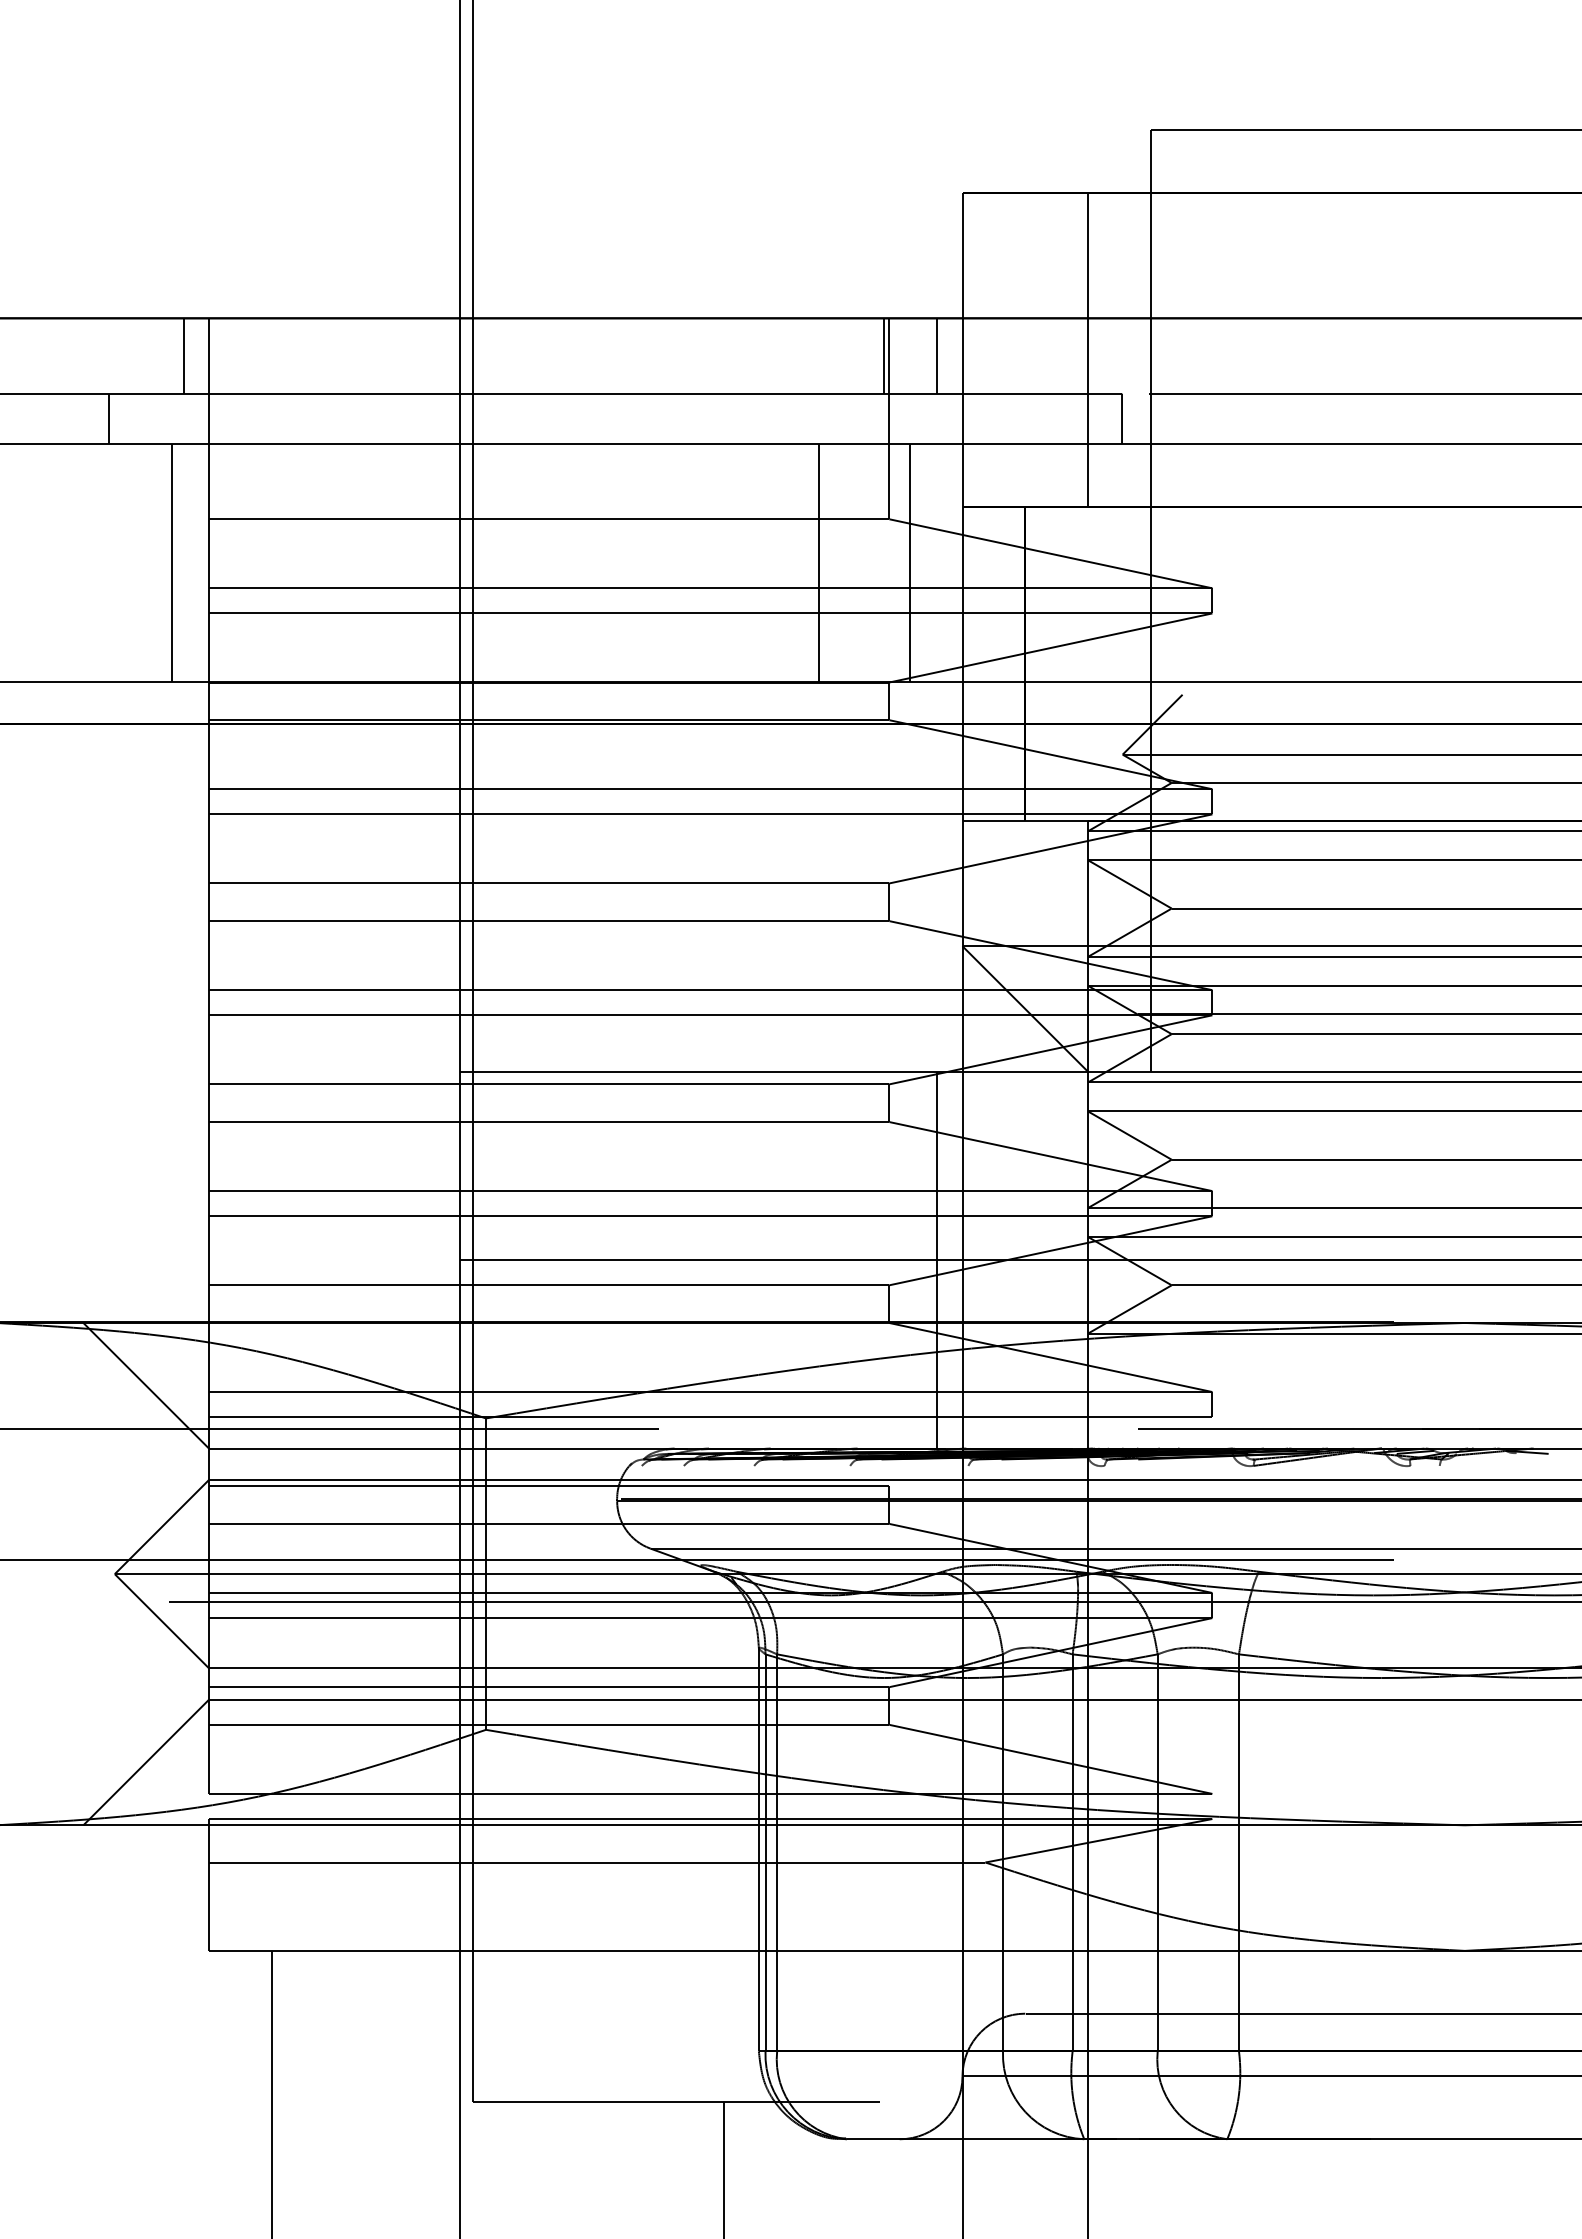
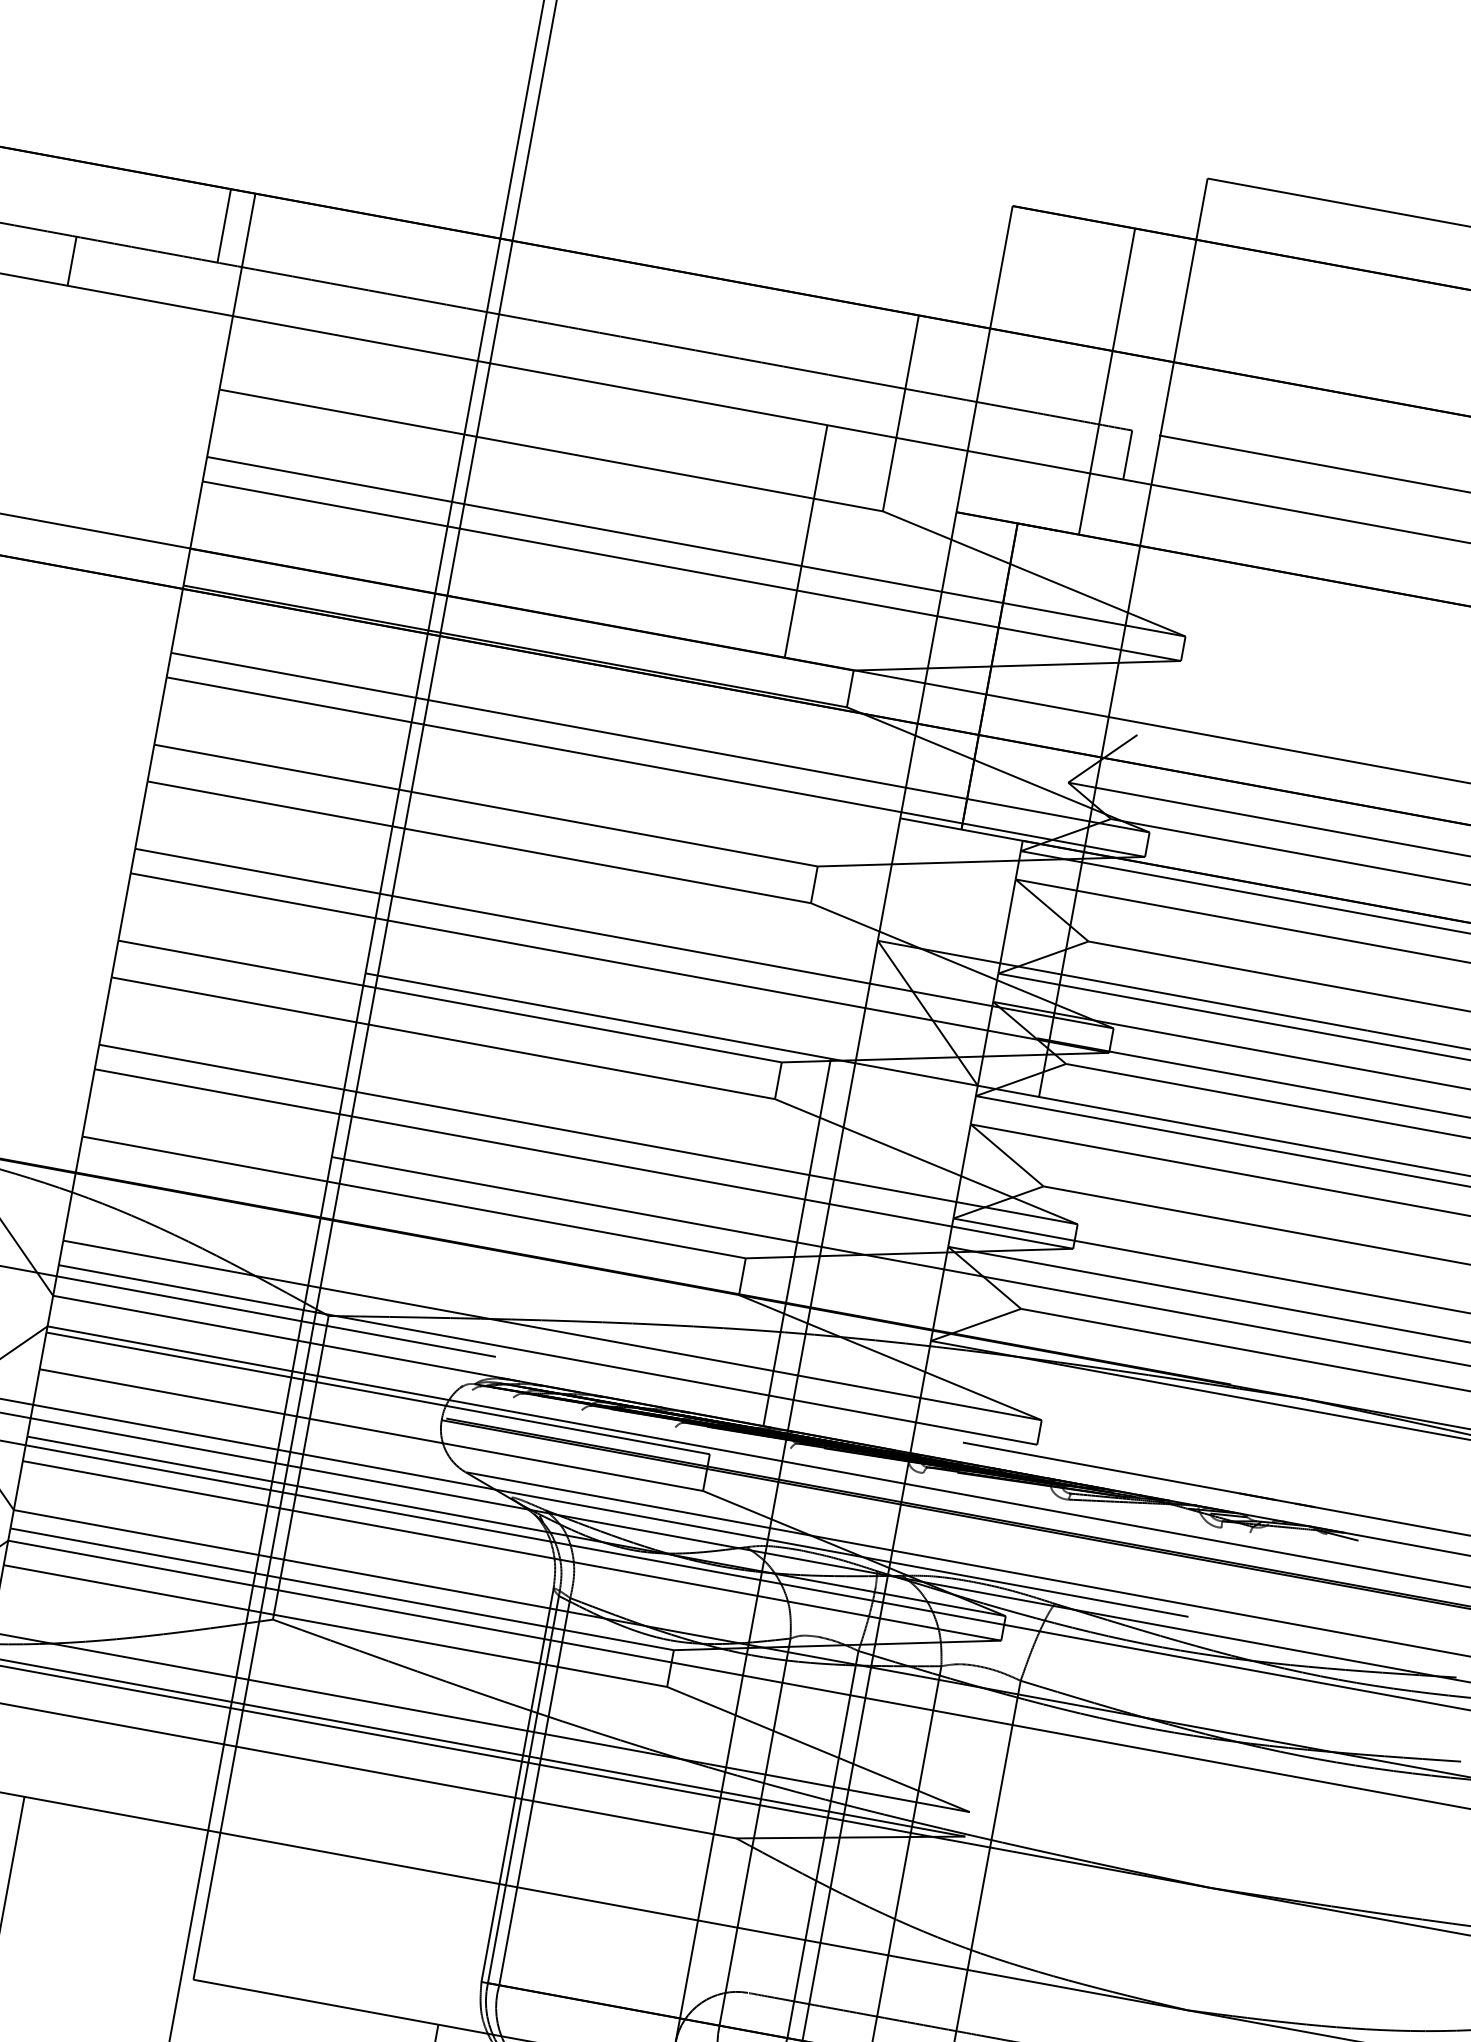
line: (883, 355) -> (906, 350), removed
line: (937, 355) -> (959, 360), removed
line: (109, 418) -> (72, 261), moved
line: (171, 562) -> (175, 425), removed
line: (910, 562) -> (895, 557), removed

